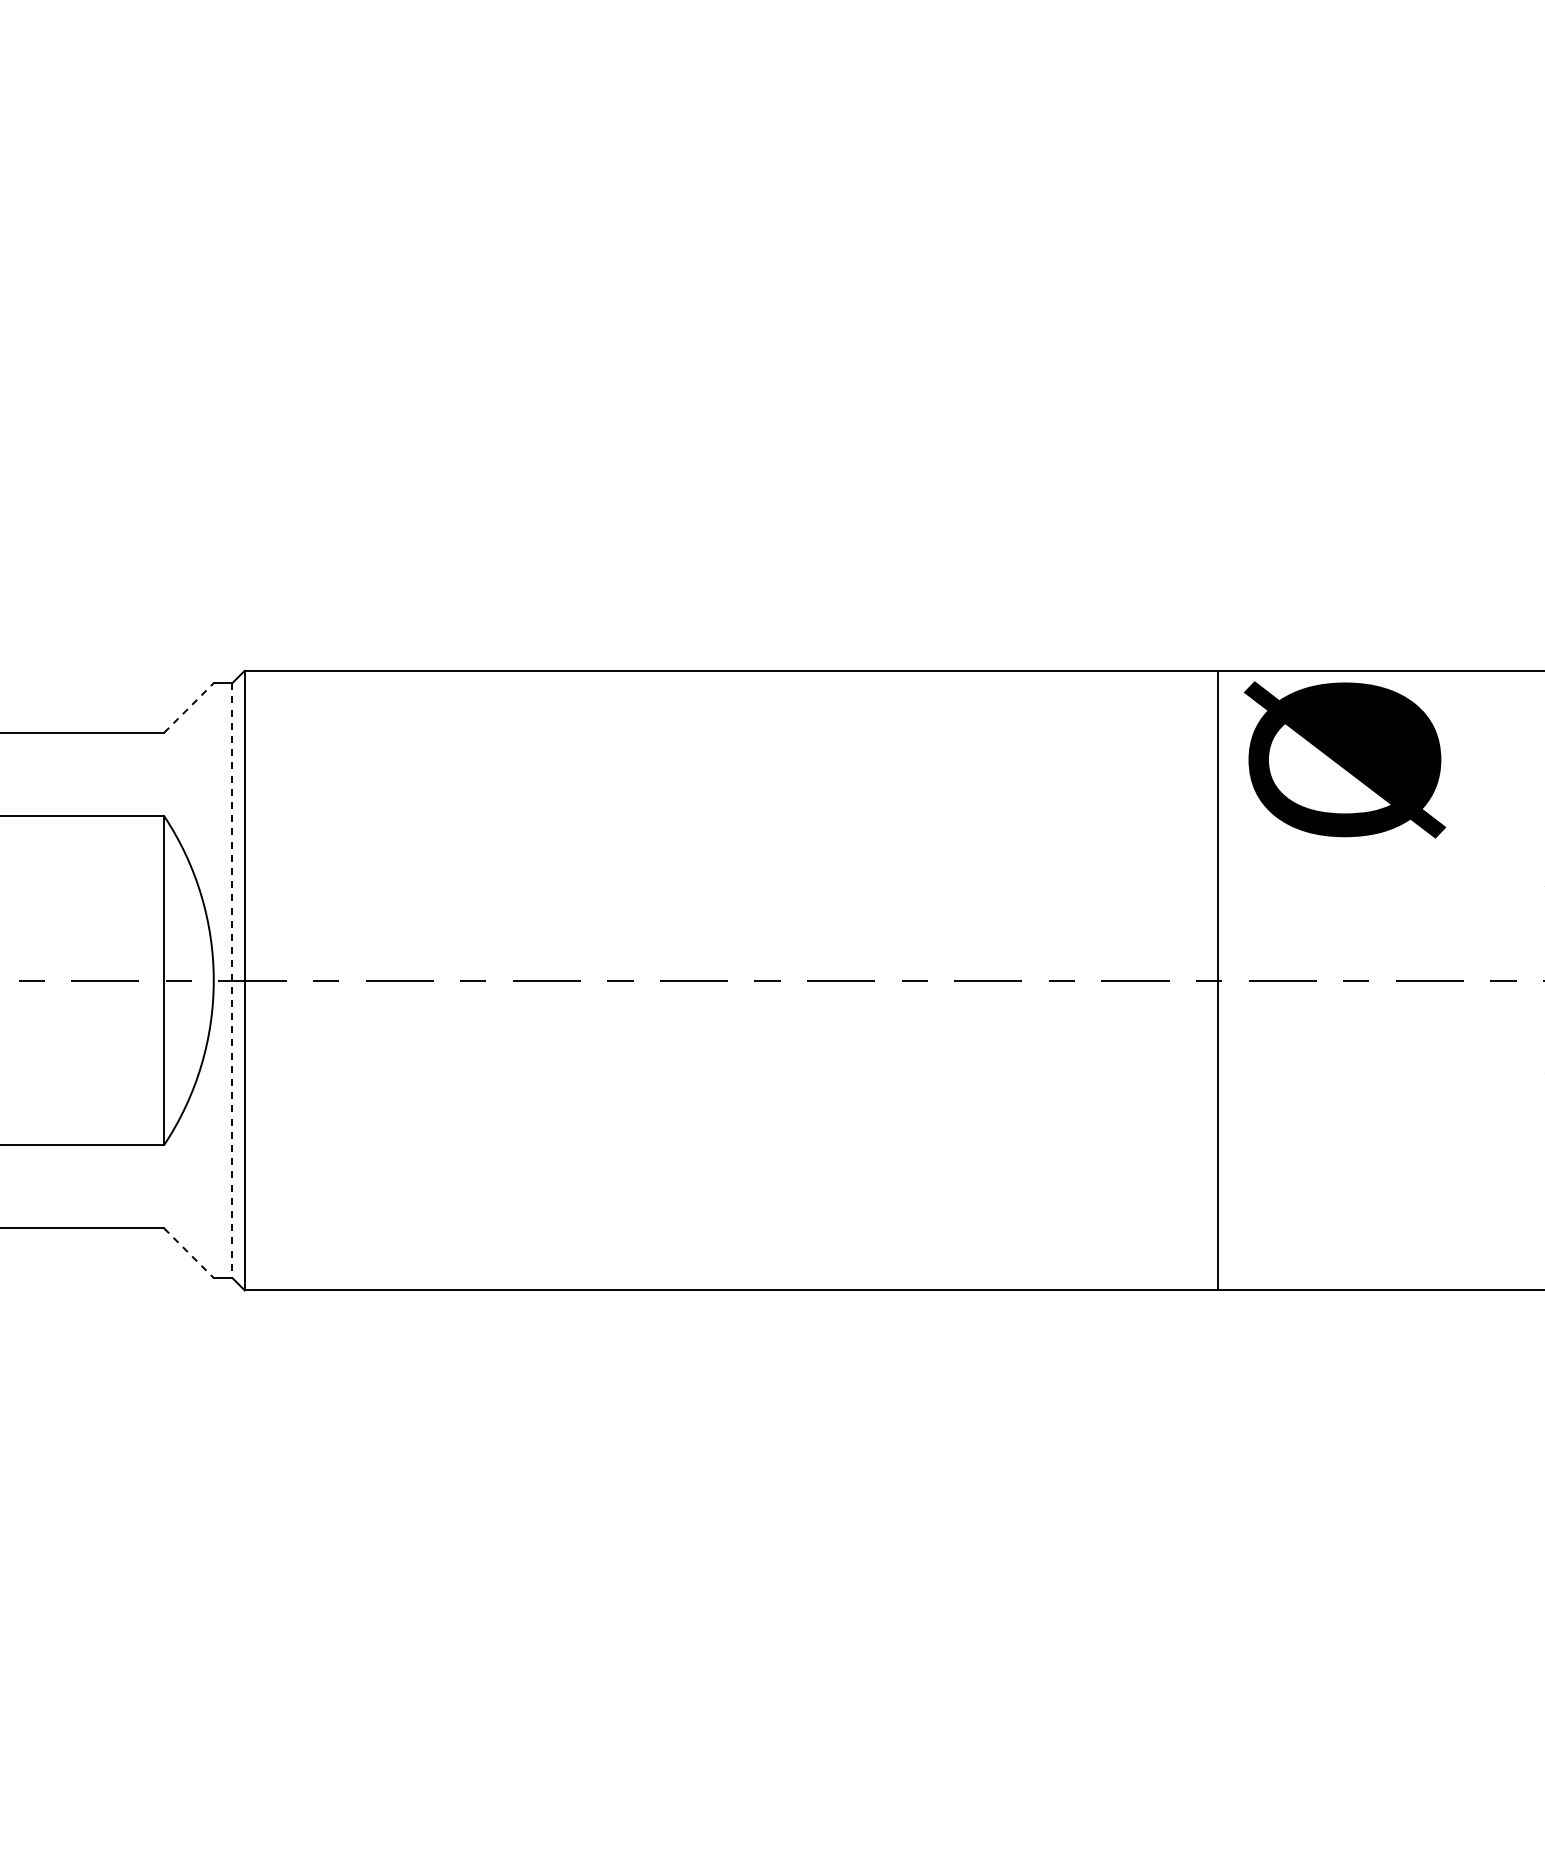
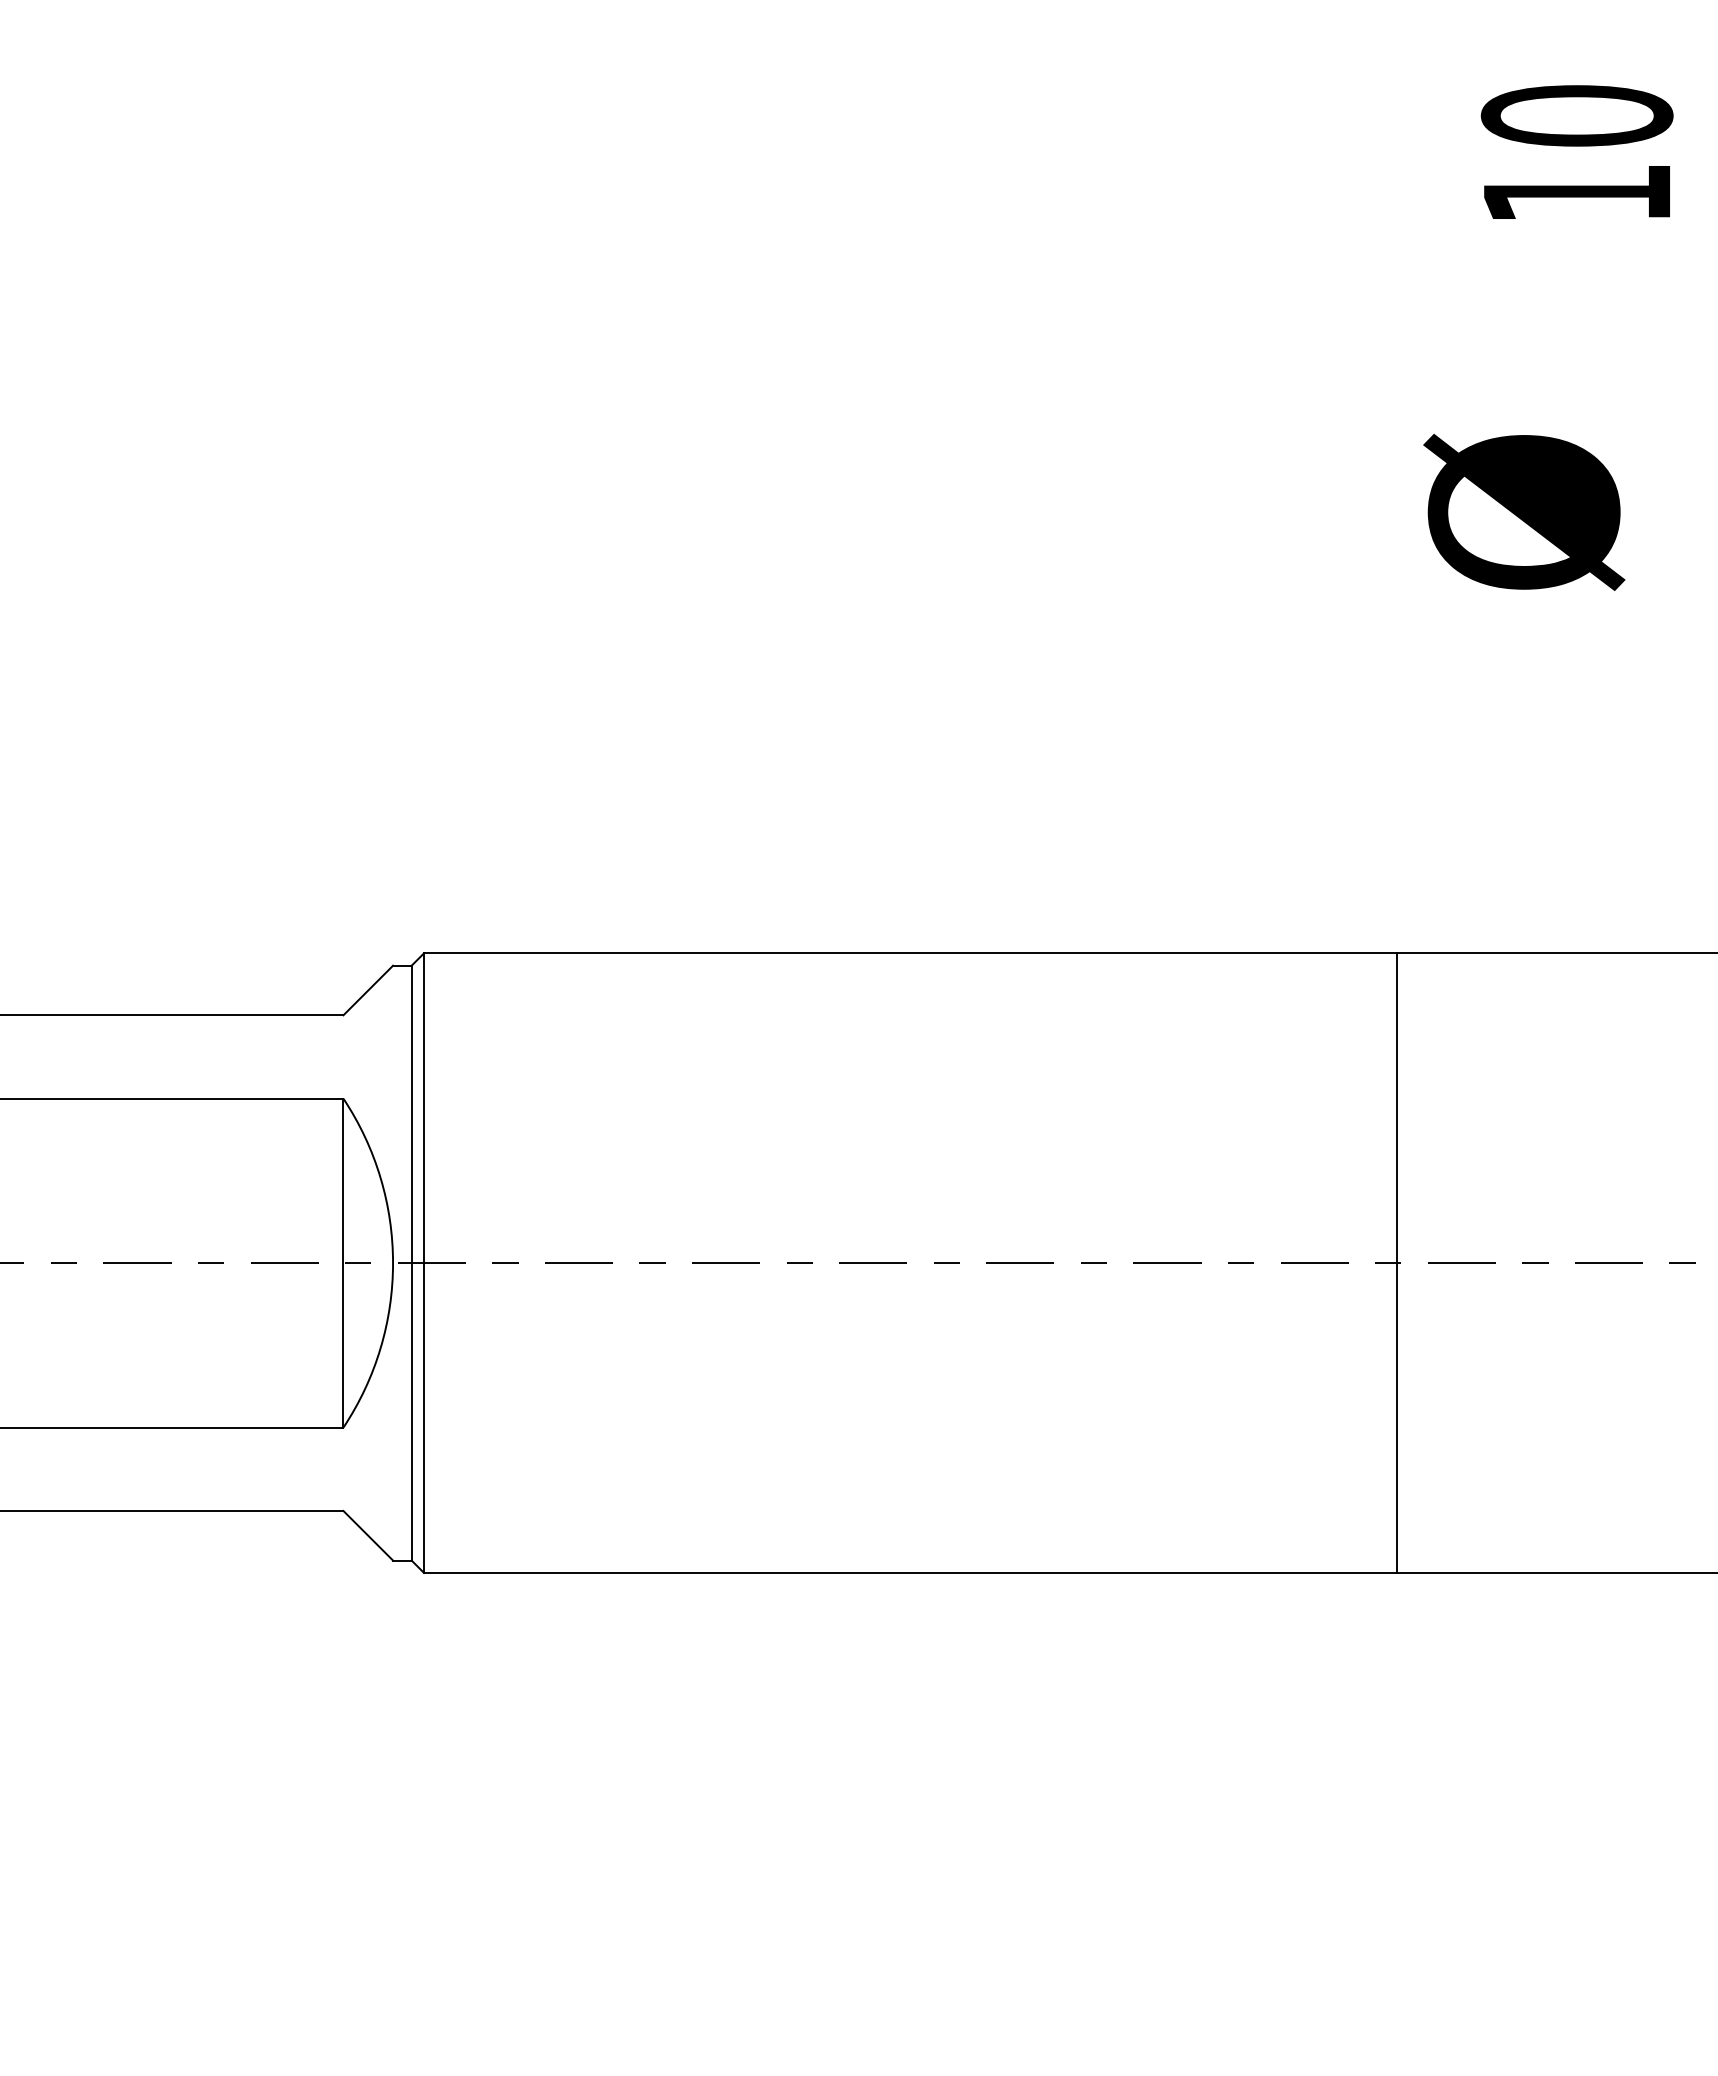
line: (189, 707) -> (368, 990), dashed -> solid
text: (1345, 759) -> (1524, 512), moved
line: (232, 980) -> (411, 1263), dashed -> solid
line: (189, 1253) -> (368, 1536), dashed -> solid

